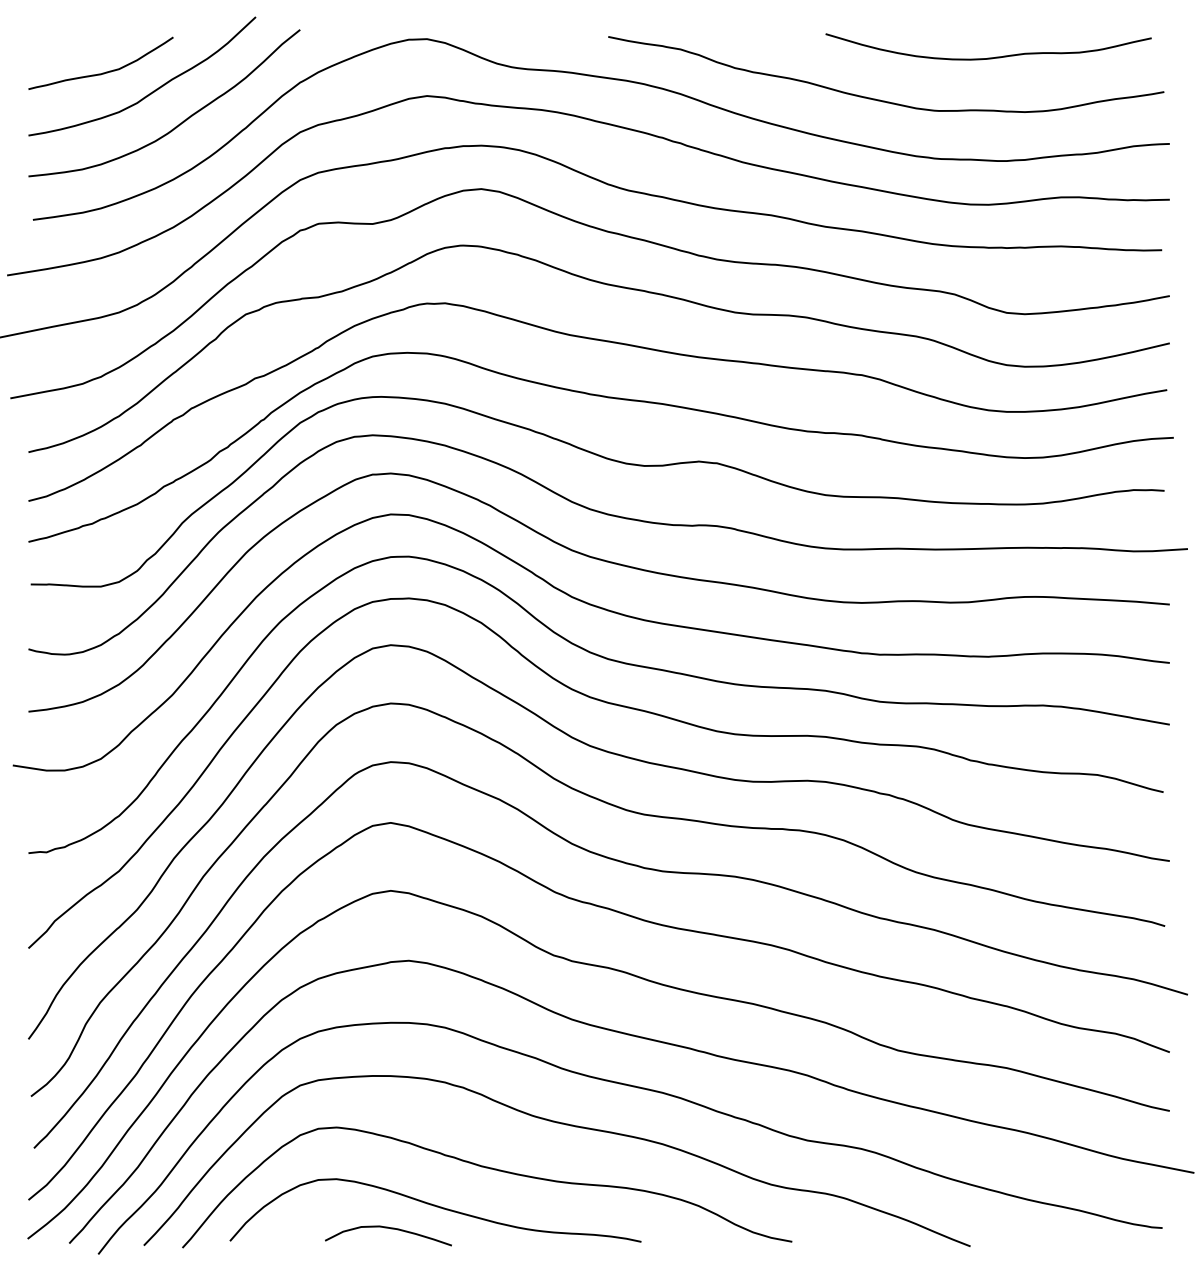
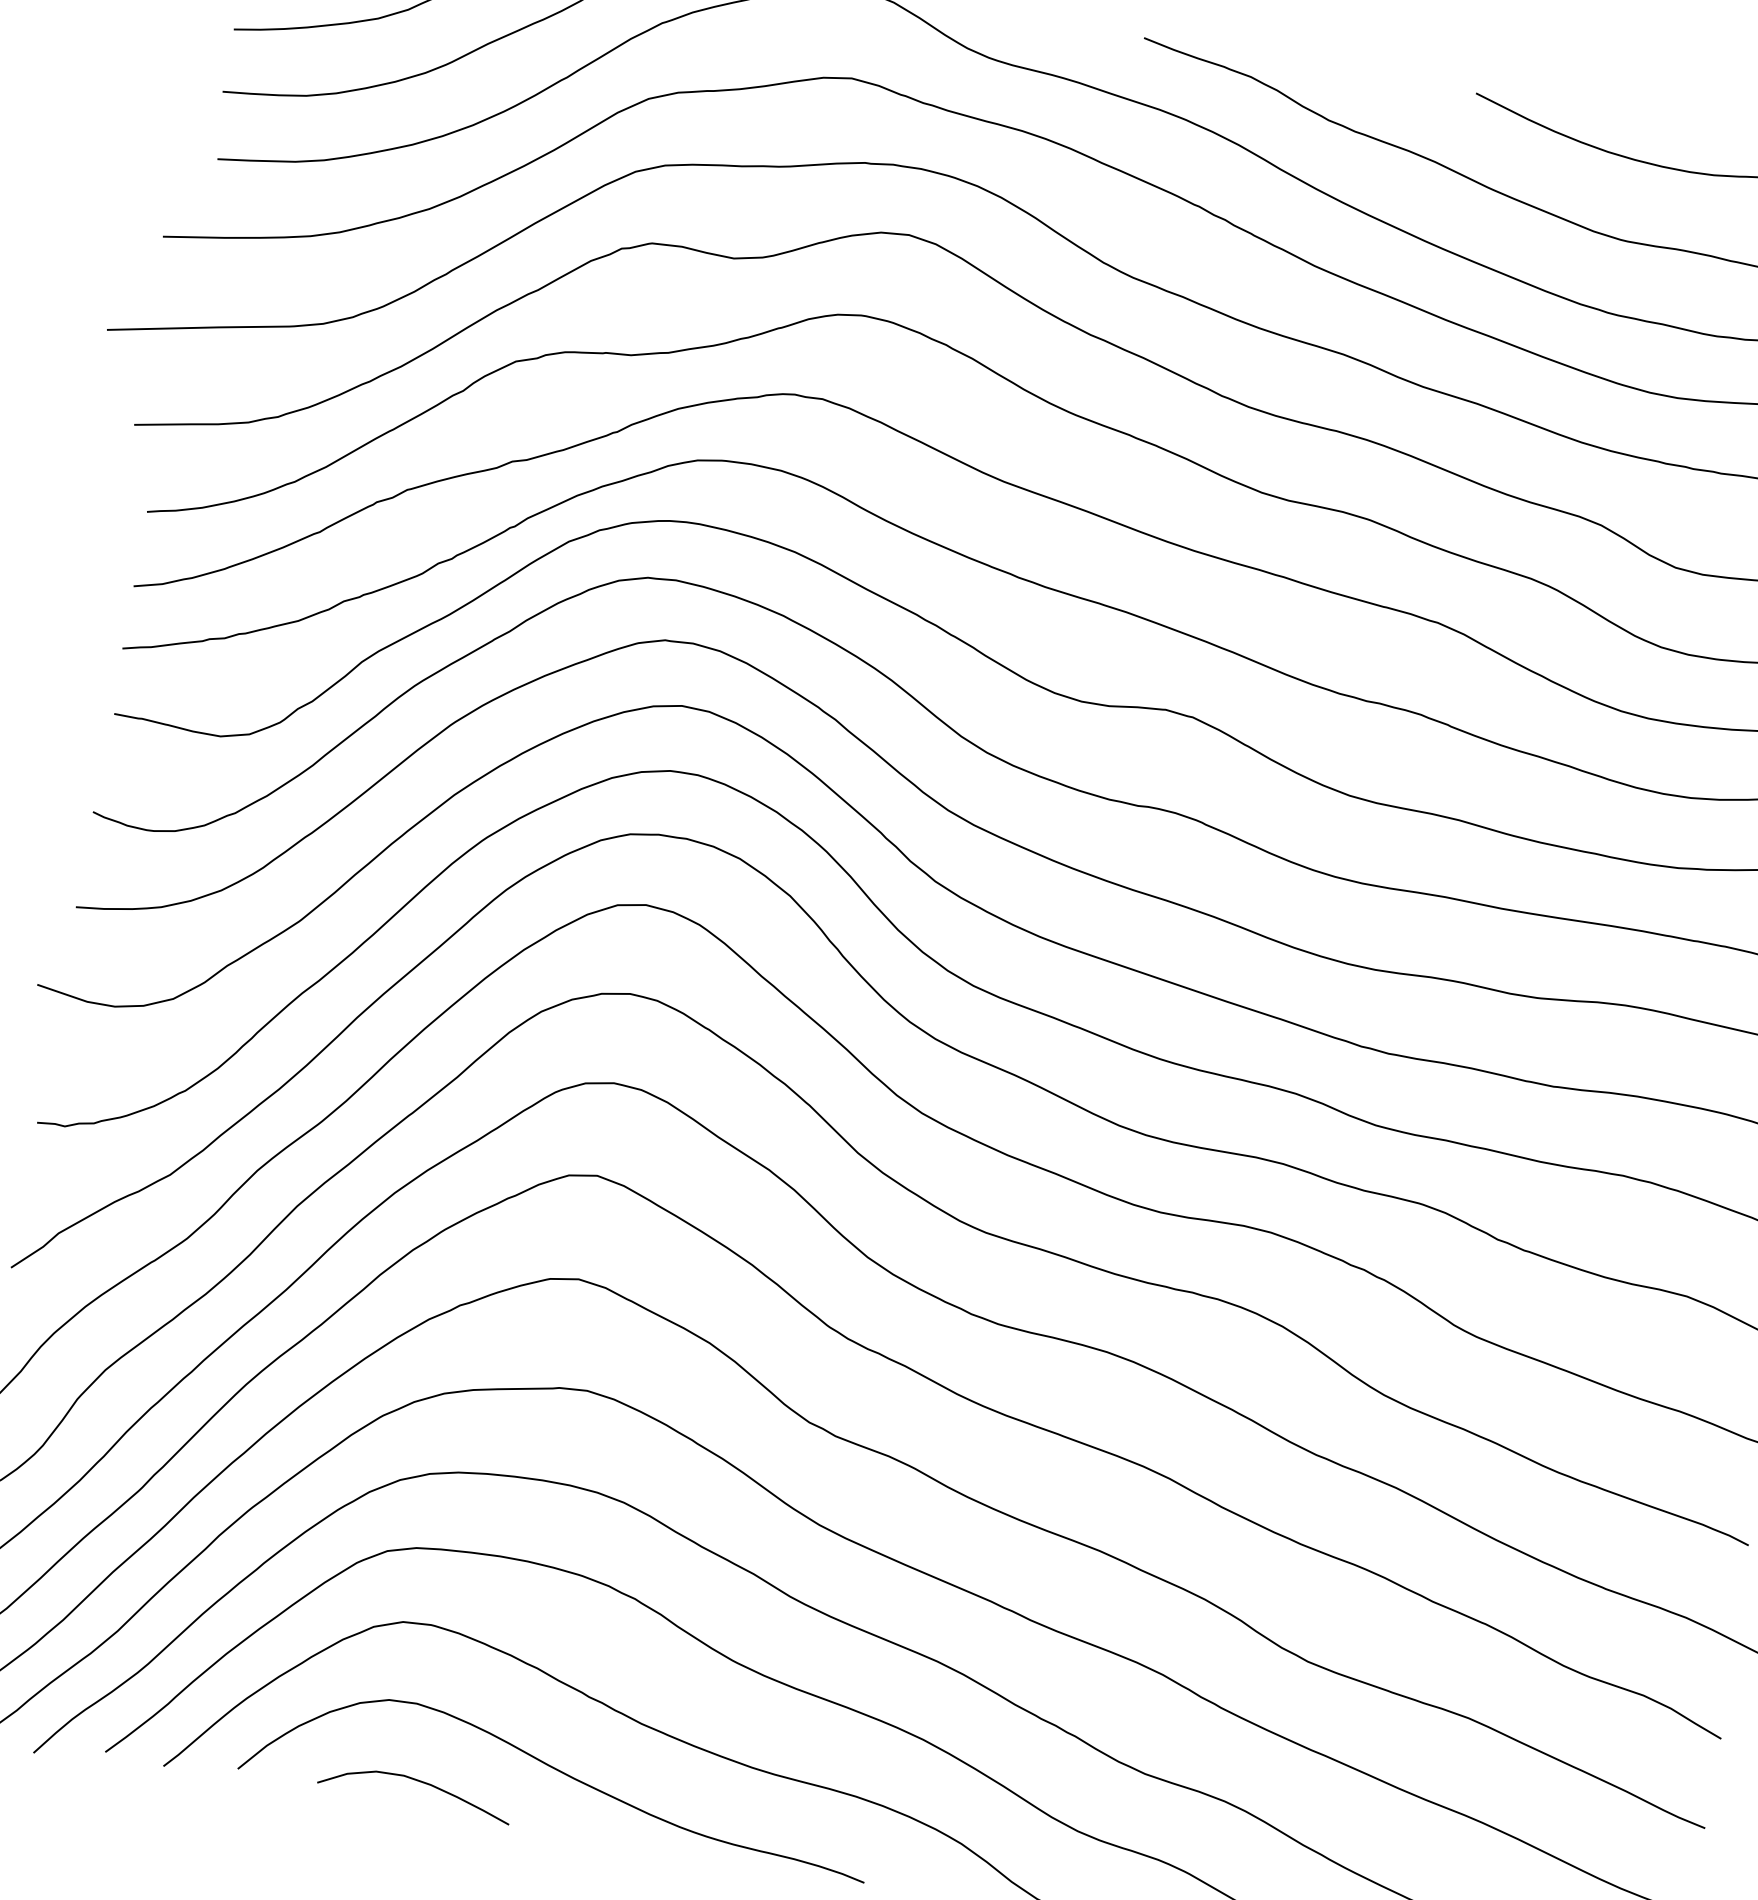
curve: (391, 1229) -> (421, 1783), moved

